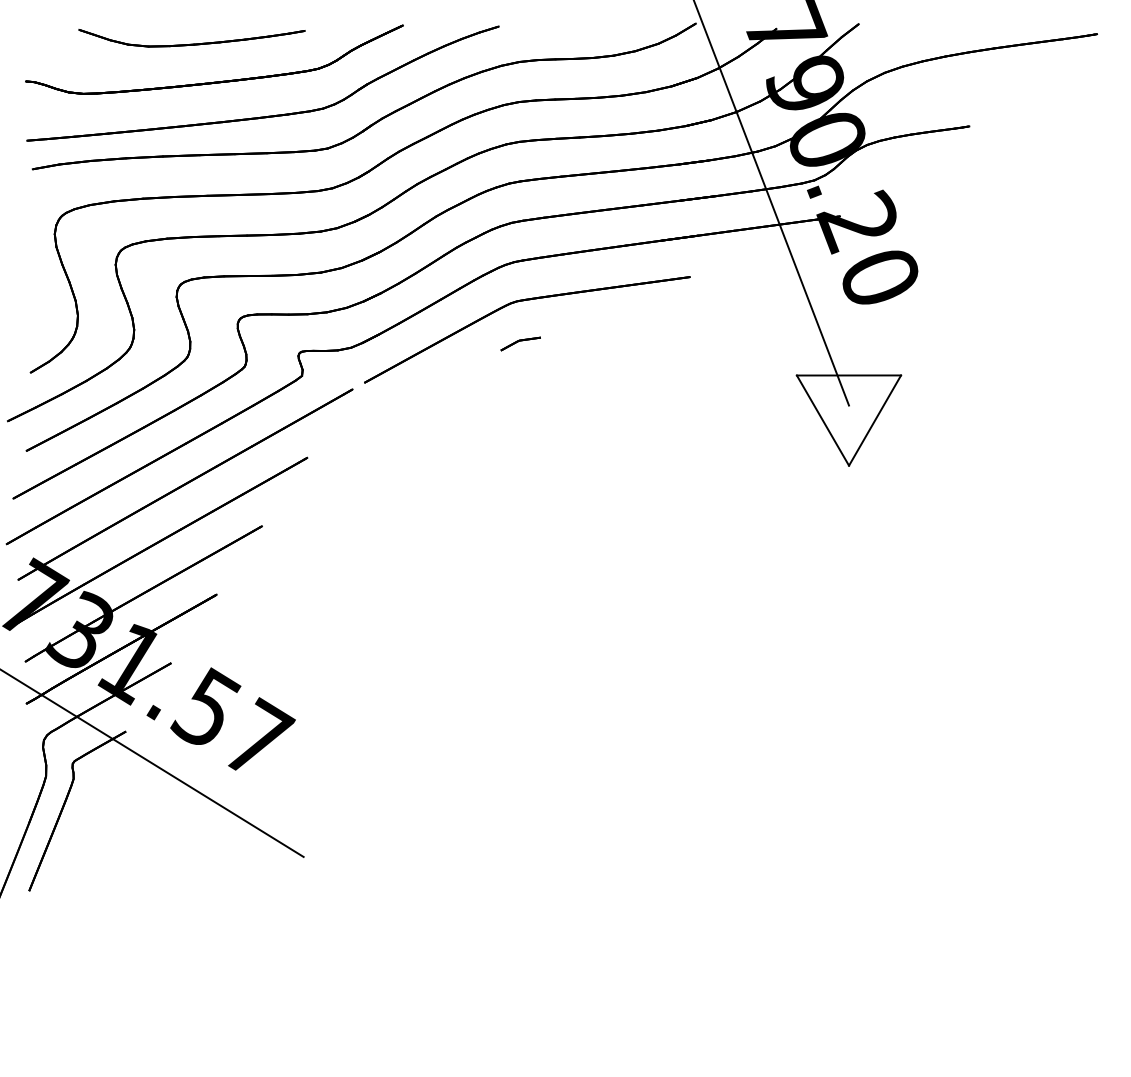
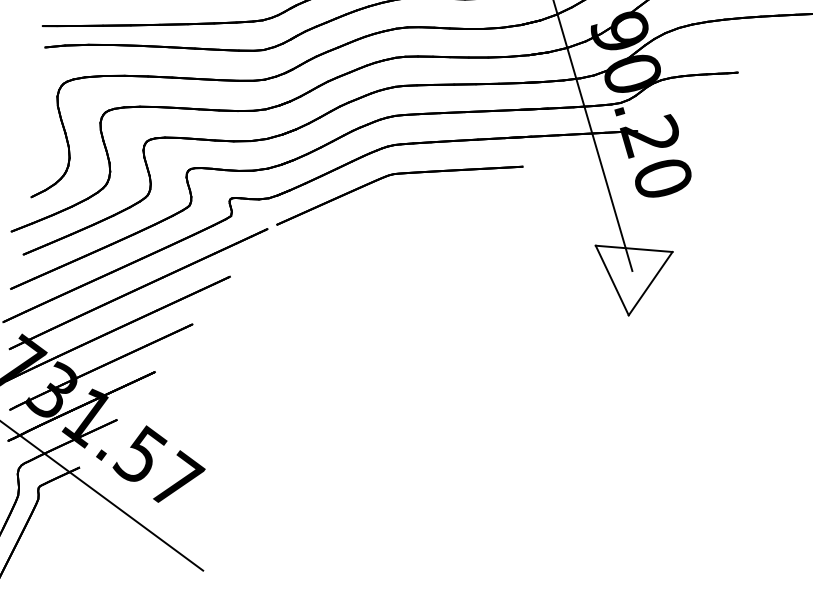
part: (520, 343) -> (394, 205), removed

